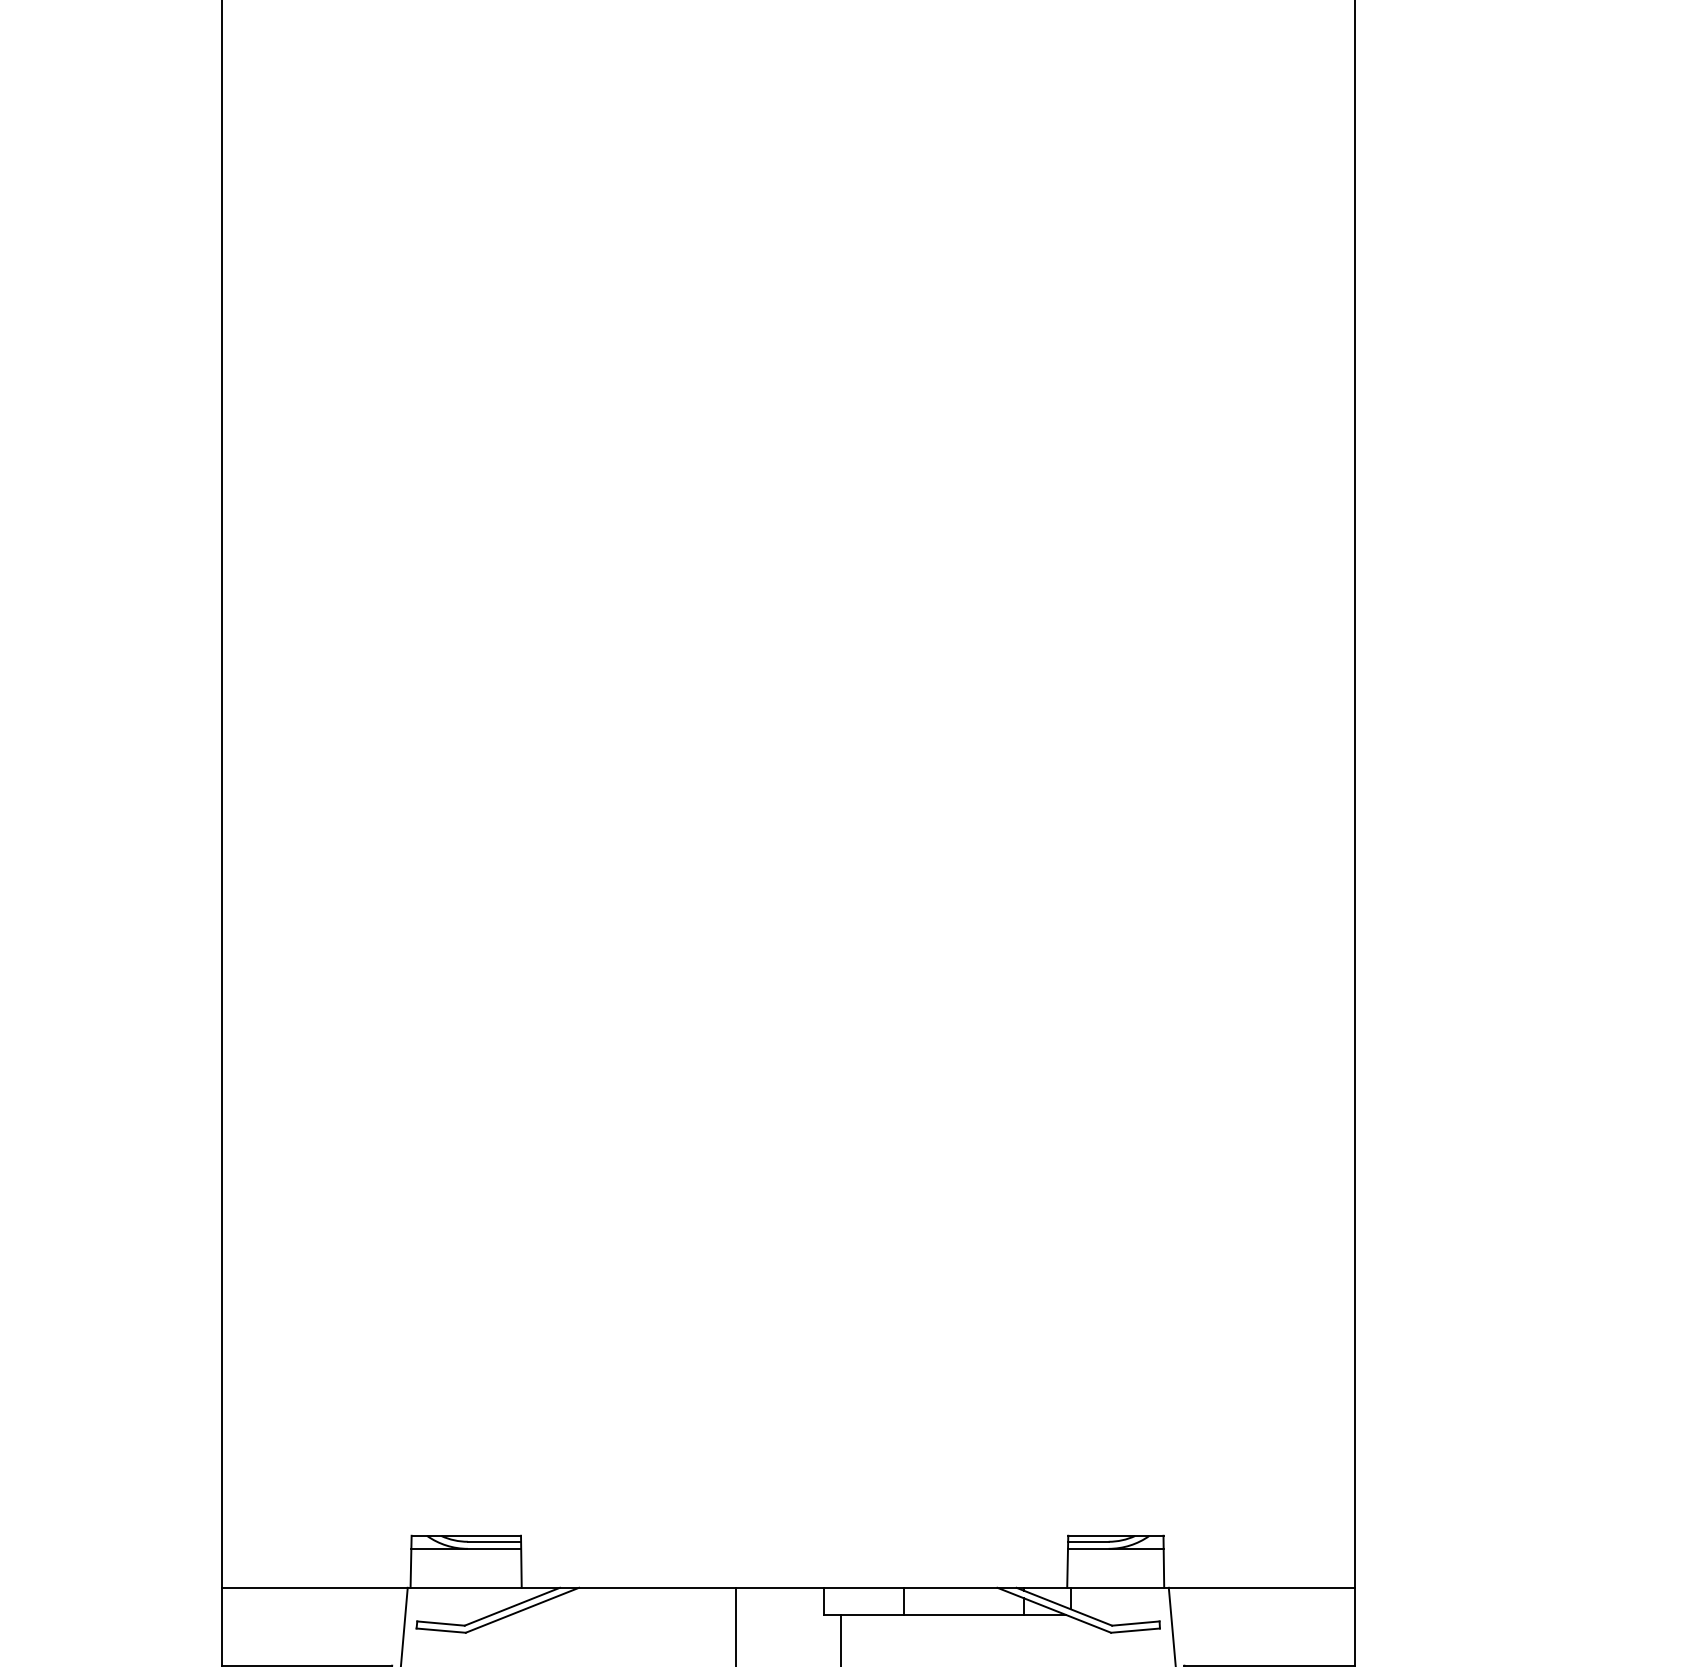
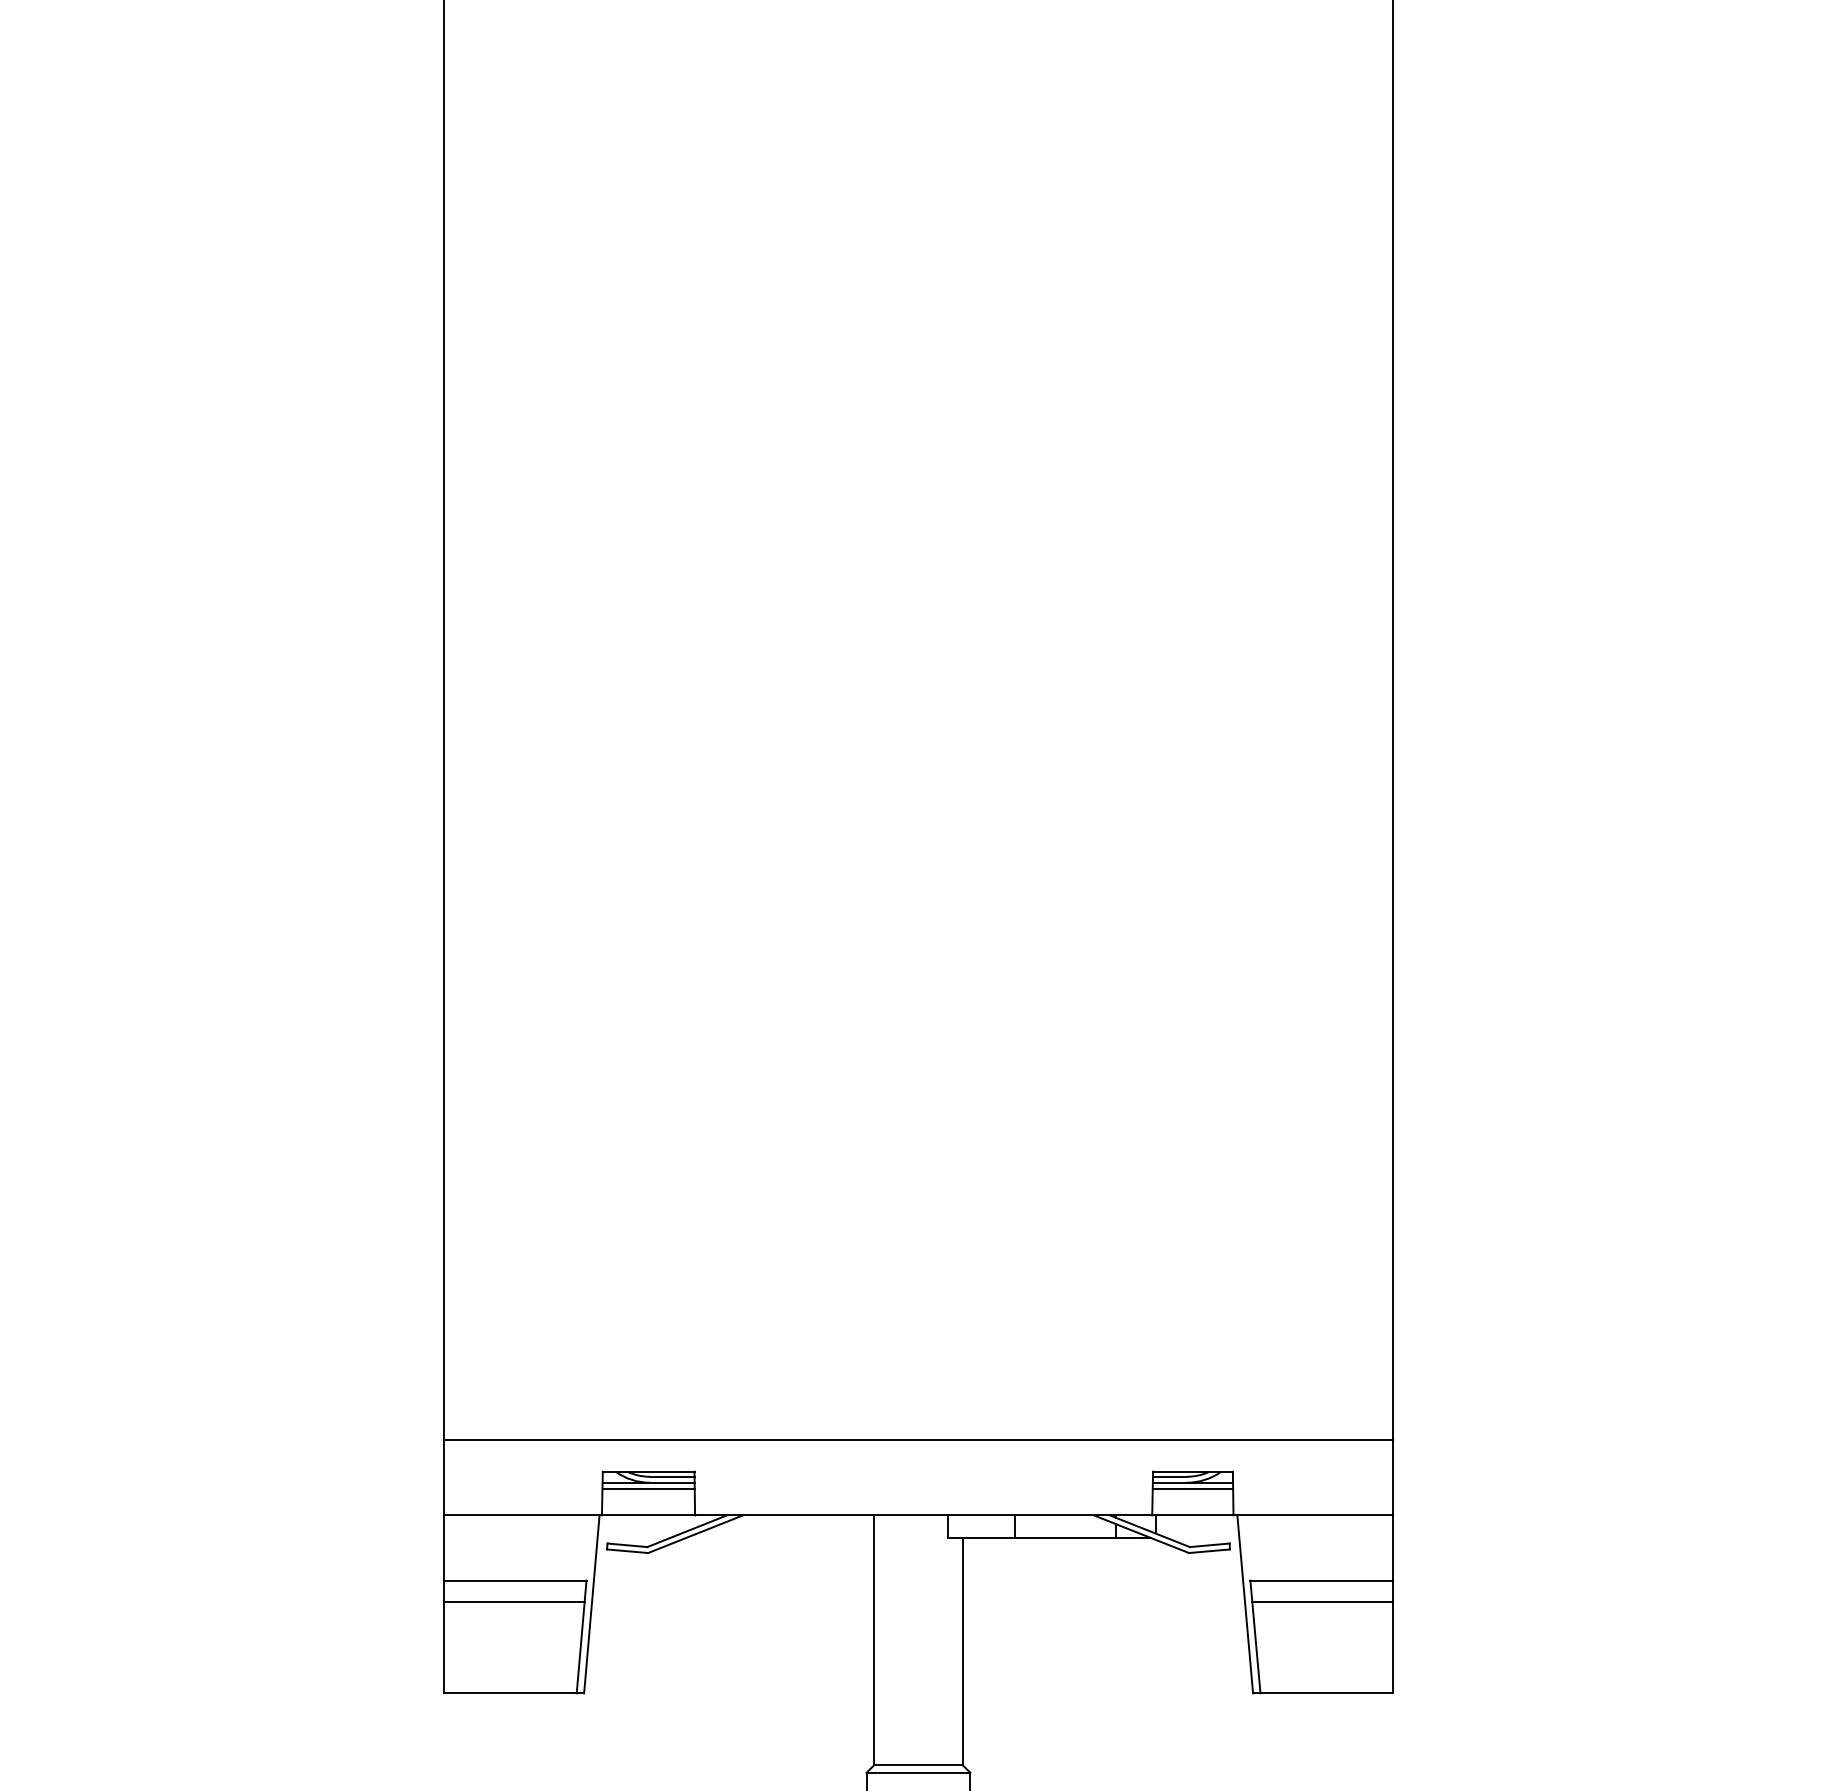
line: (788, 1498) -> (918, 1440), added
line: (466, 1555) -> (648, 1488), added
line: (1115, 1555) -> (1192, 1488), added

